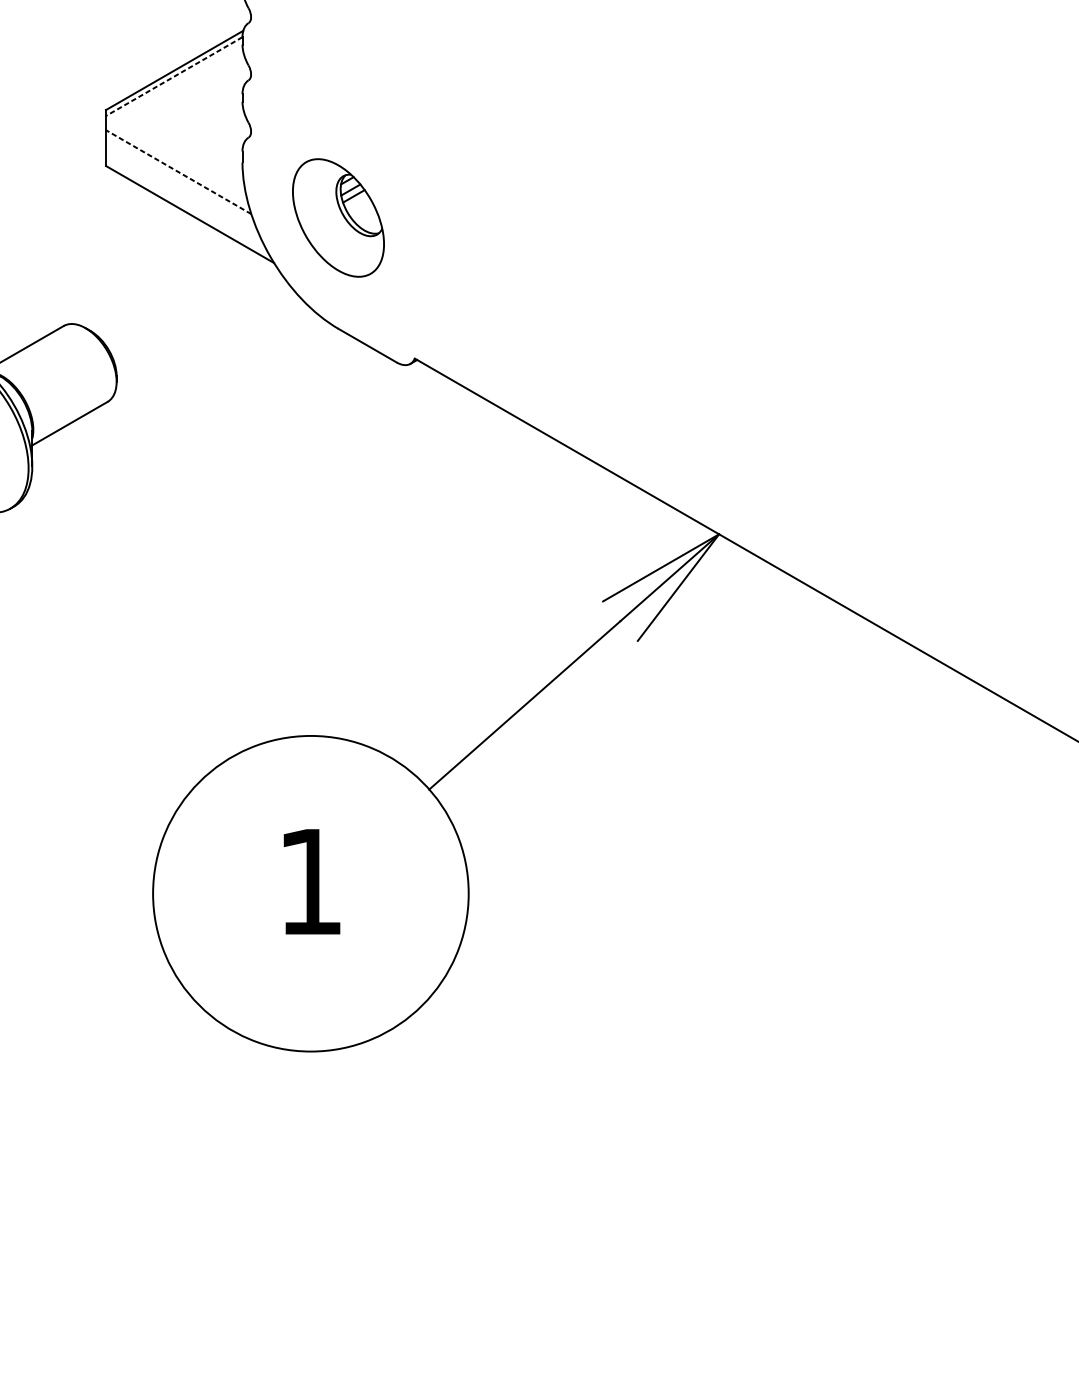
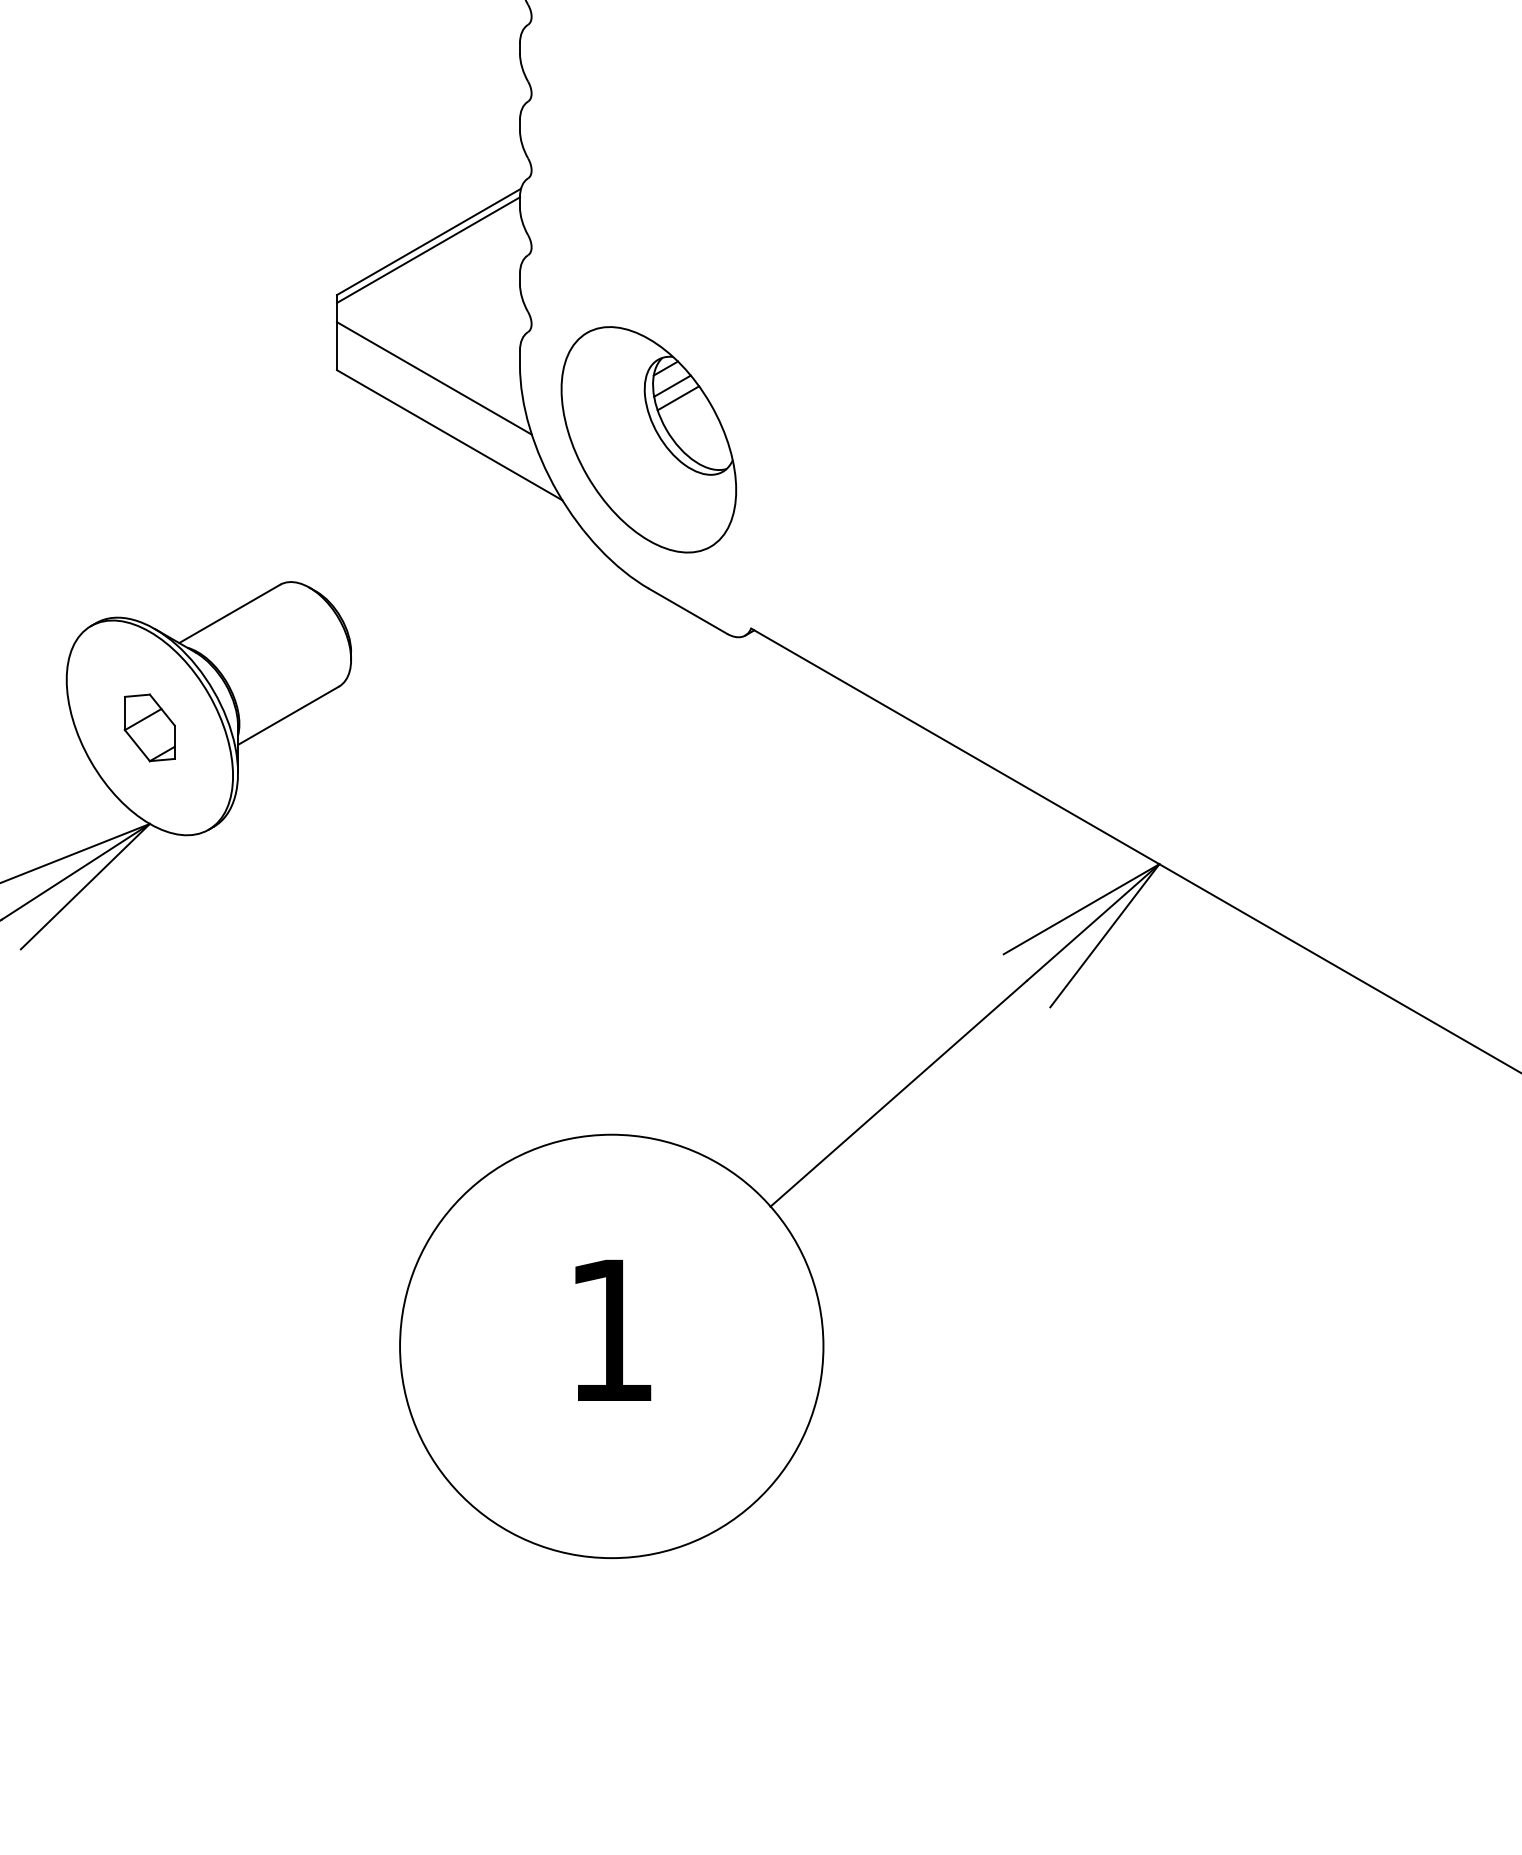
line: (174, 76) -> (428, 250), dashed -> solid
line: (178, 172) -> (434, 378), dashed -> solid
part: (338, 217) -> (648, 439), size x1.43

